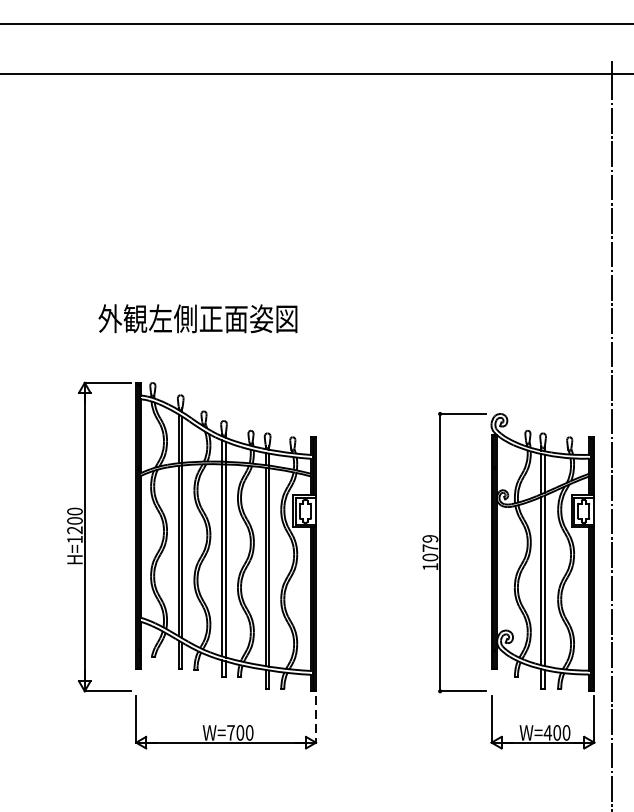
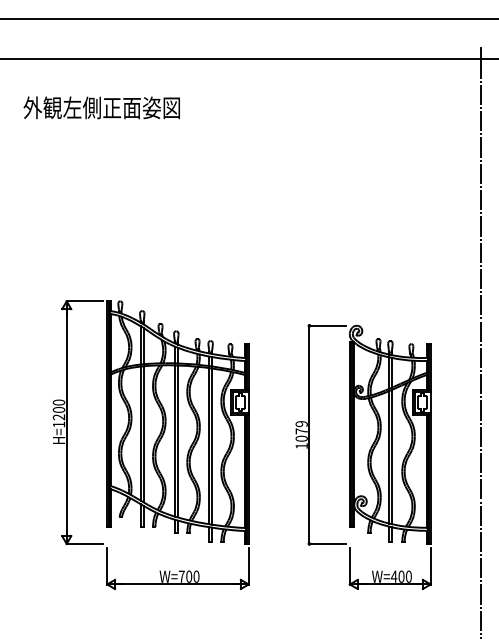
text: (197, 318) -> (101, 107), moved
part: (508, 580) -> (363, 456), moved
line: (315, 719) -> (248, 566), dashed -> solid

